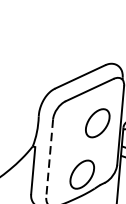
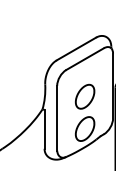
part: (98, 122) -> (85, 96), moved
line: (50, 158) -> (57, 118), dashed -> solid

